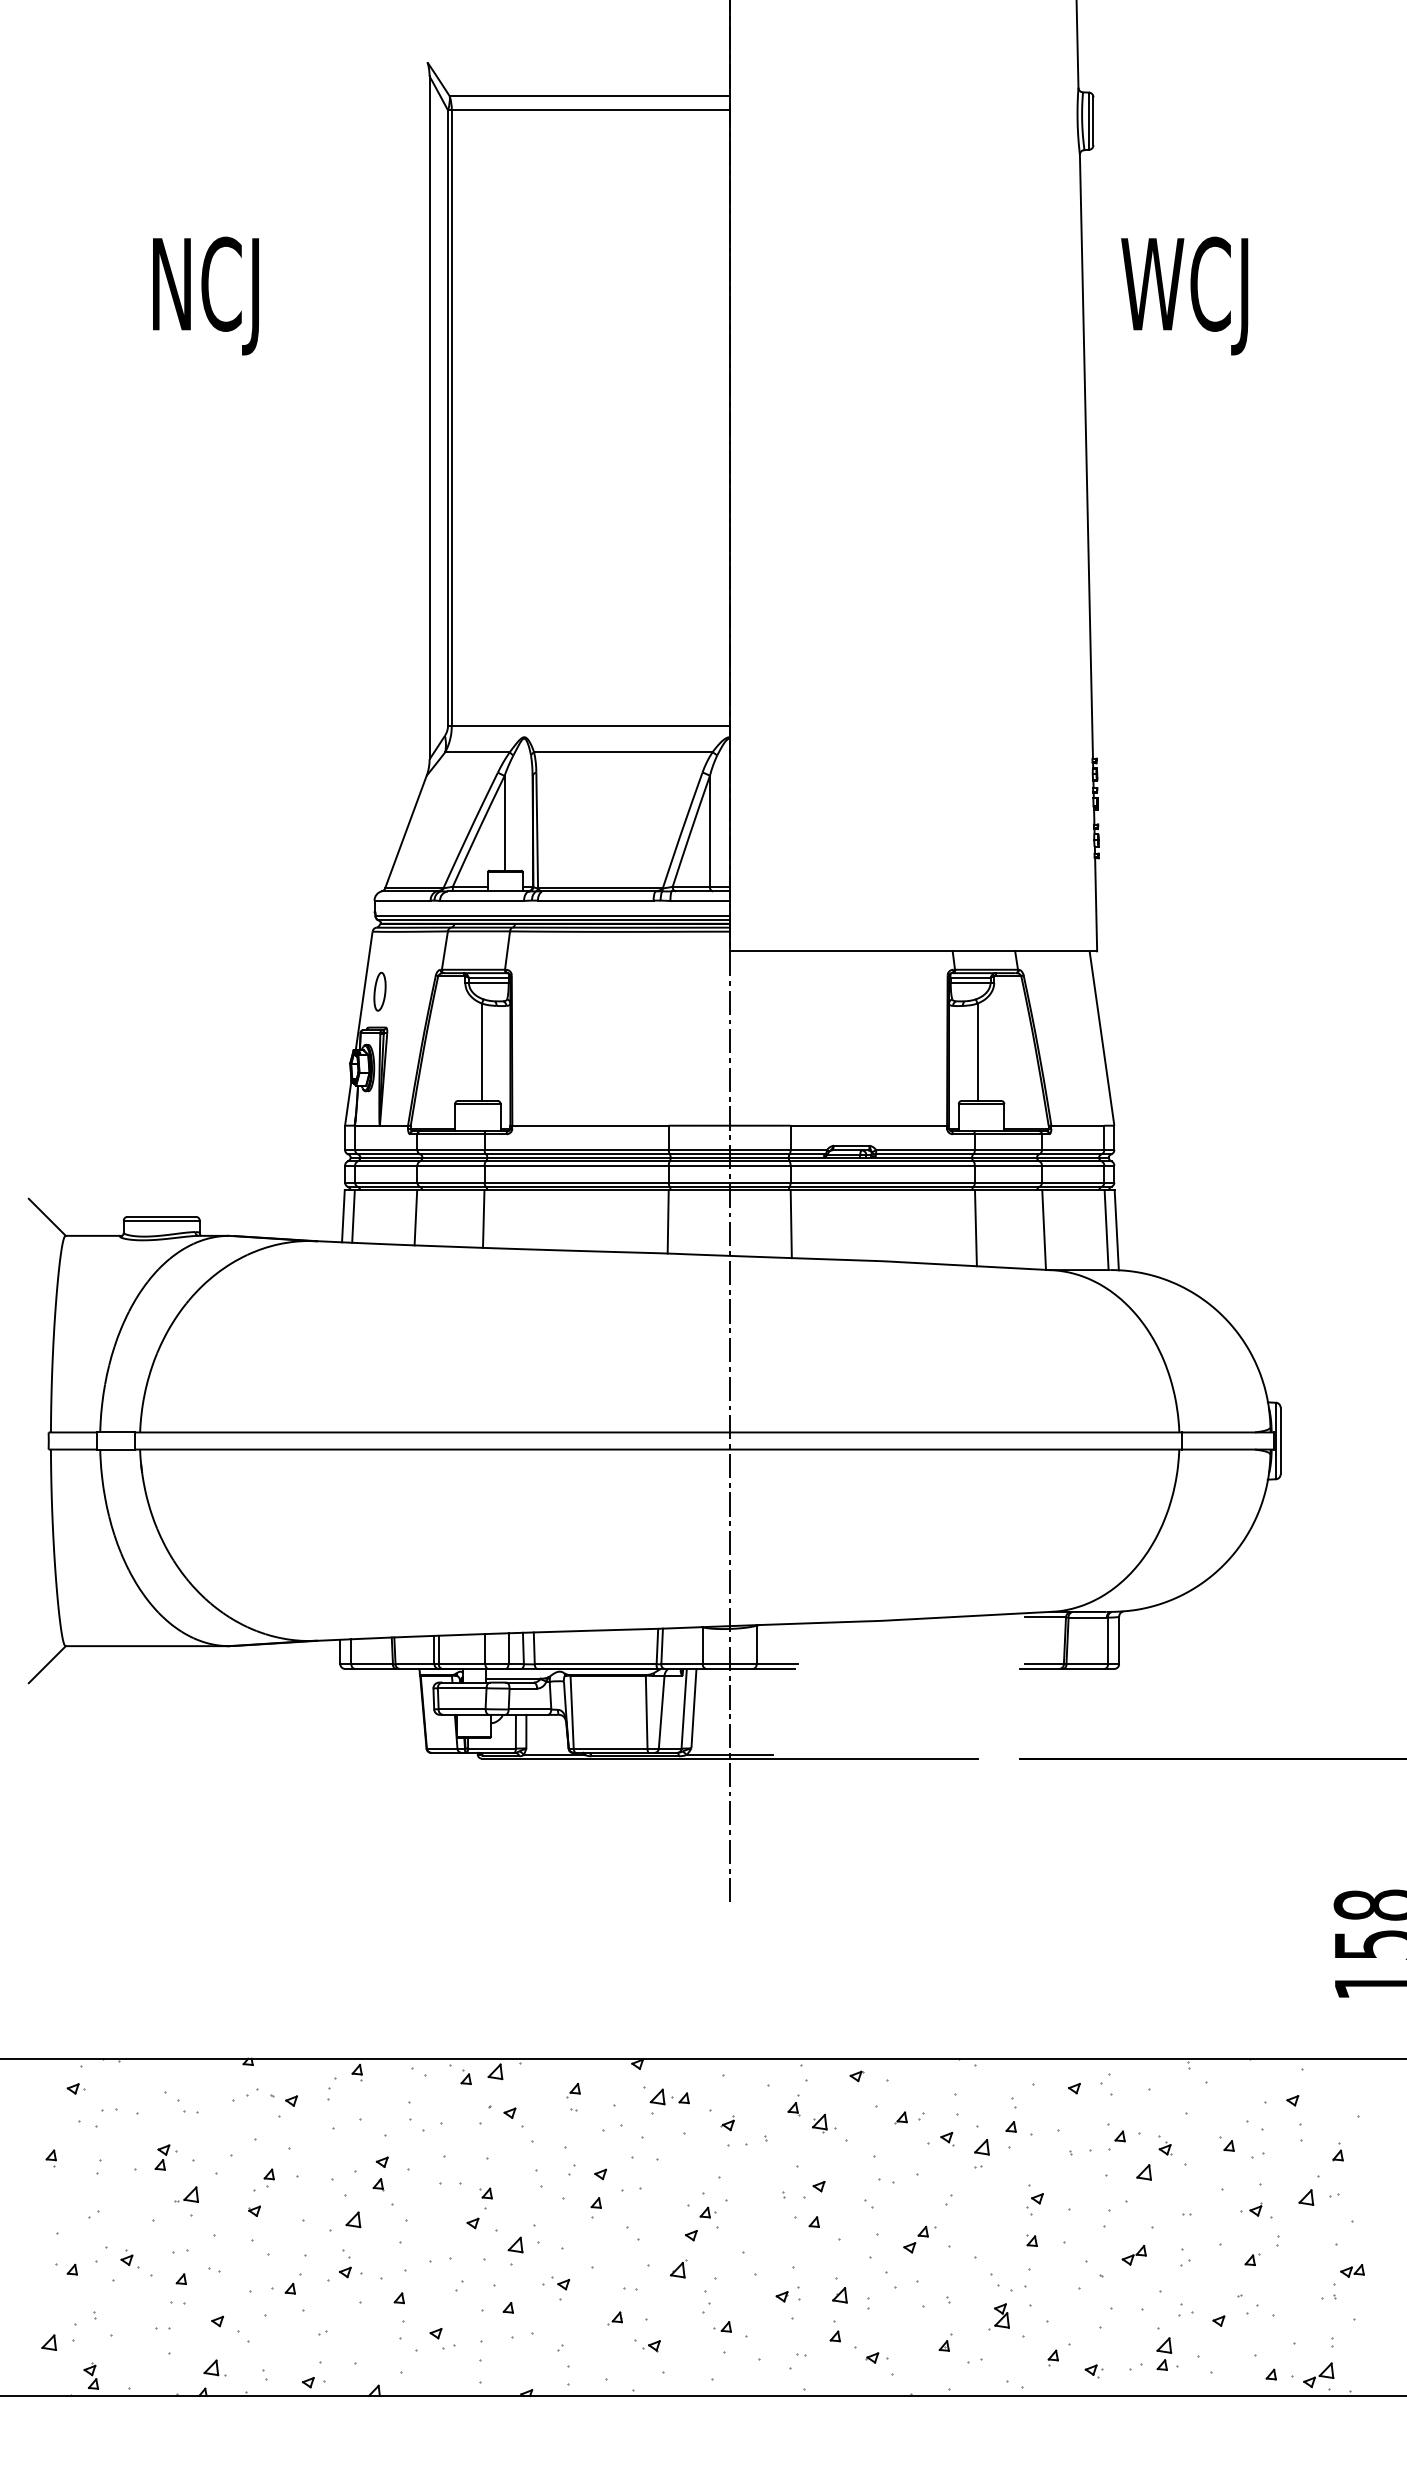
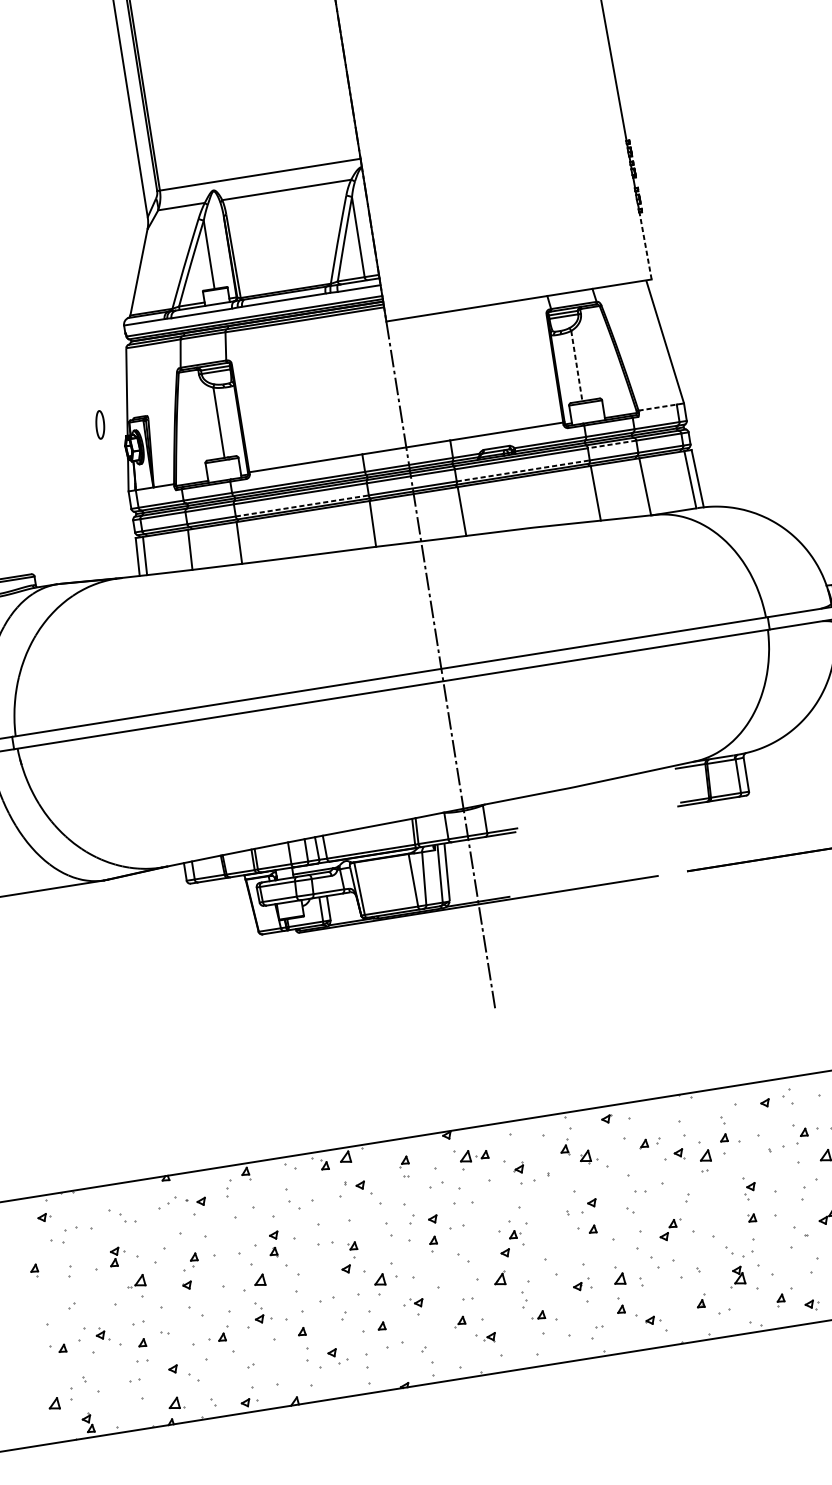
line: (1096, 904) -> (645, 245), solid -> dashed
part: (379, 991) -> (99, 424), moved
line: (977, 1052) -> (576, 366), solid -> dashed
line: (1078, 1125) -> (658, 407), solid -> dashed
line: (1008, 1165) -> (612, 444), solid -> dashed
line: (577, 1182) -> (302, 505), solid -> dashed
line: (883, 1182) -> (523, 470), solid -> dashed

